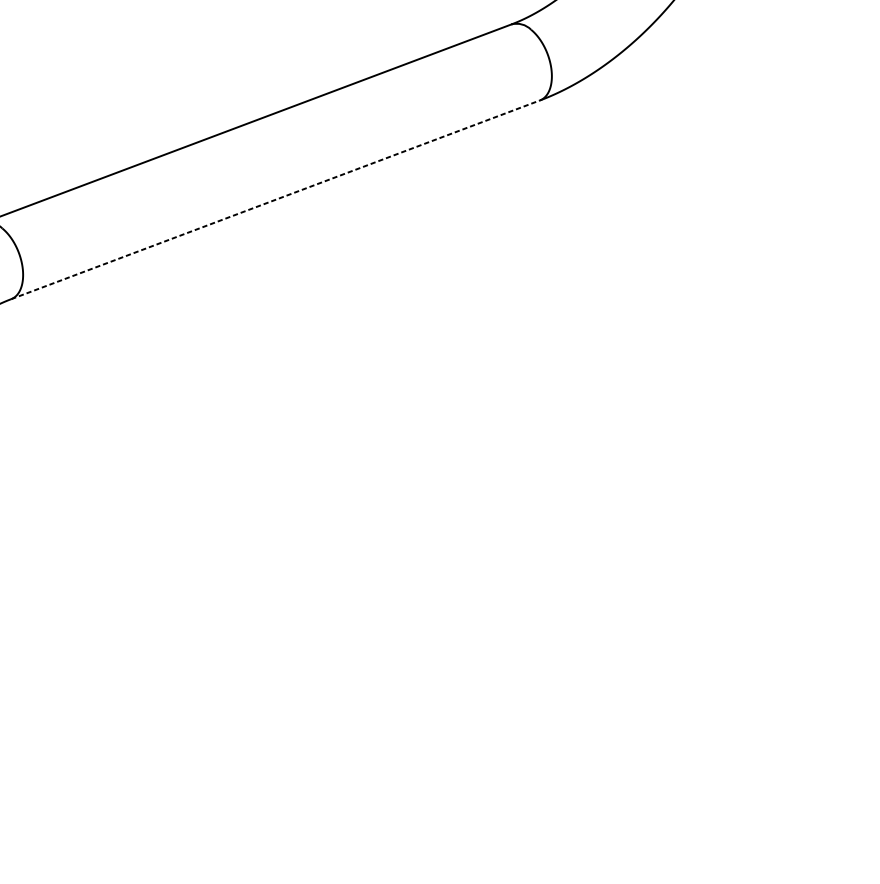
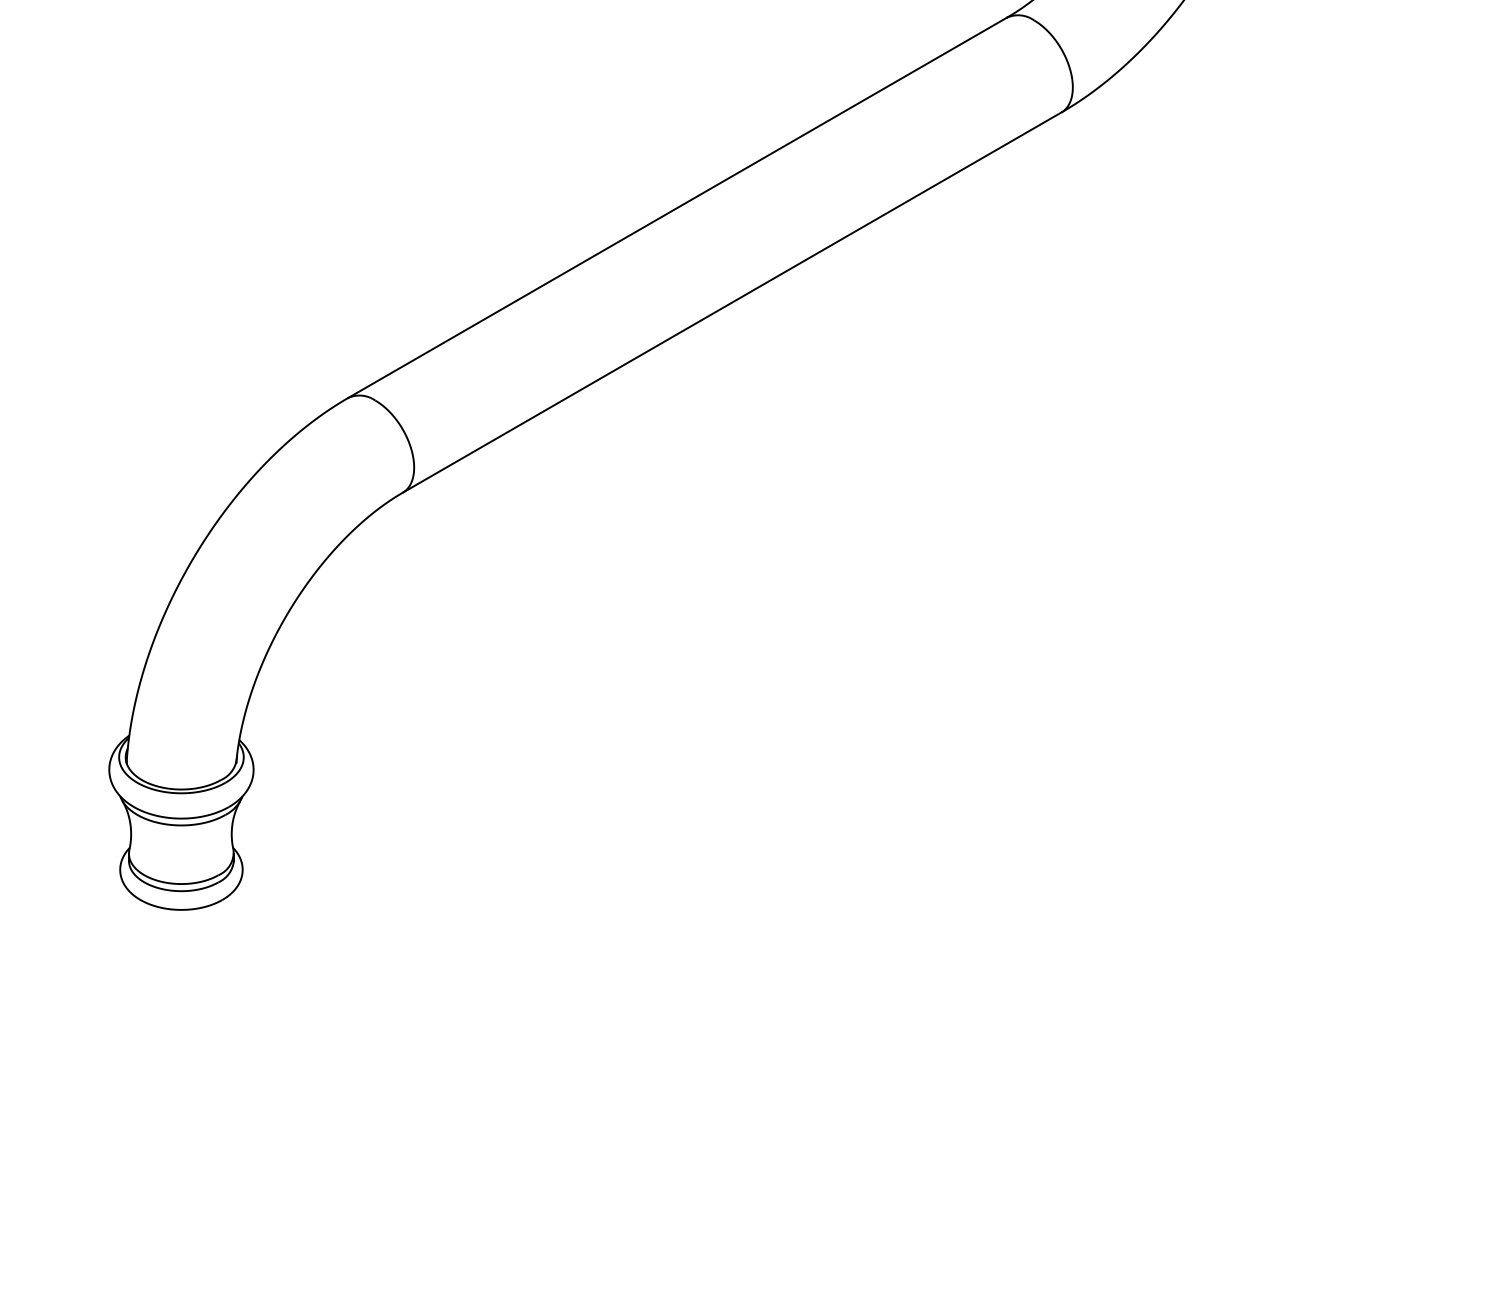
line: (275, 199) -> (732, 302), dashed -> solid

